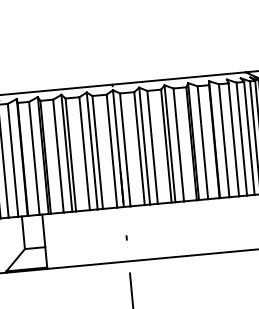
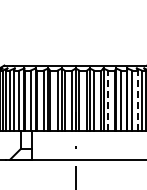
line: (233, 139) -> (137, 100), solid -> dashed
line: (179, 144) -> (108, 100), solid -> dashed

